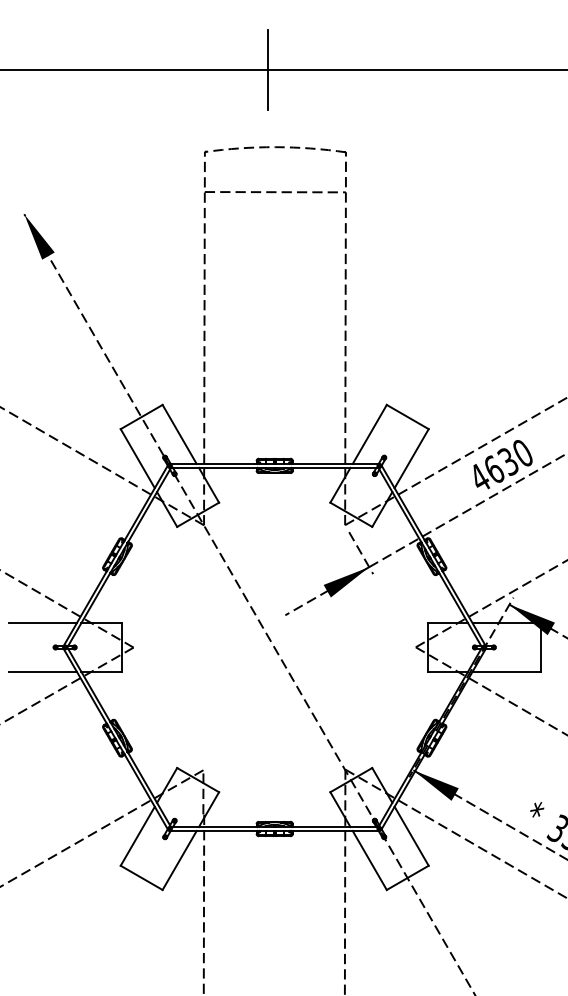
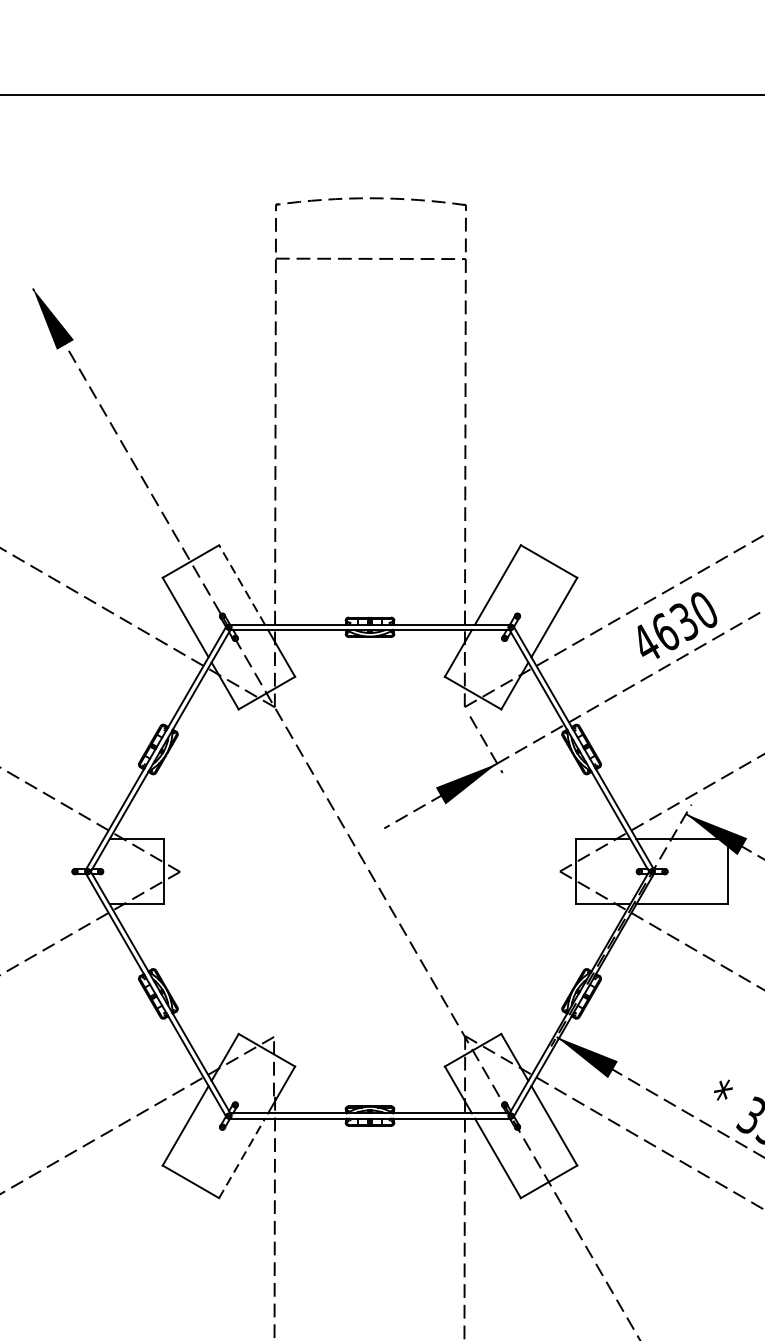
line: (267, 69) -> (360, 93), removed
line: (179, 434) -> (241, 585), solid -> dashed
line: (42, 623) -> (57, 839), removed
line: (42, 671) -> (57, 904), removed
line: (179, 860) -> (241, 1158), solid -> dashed

